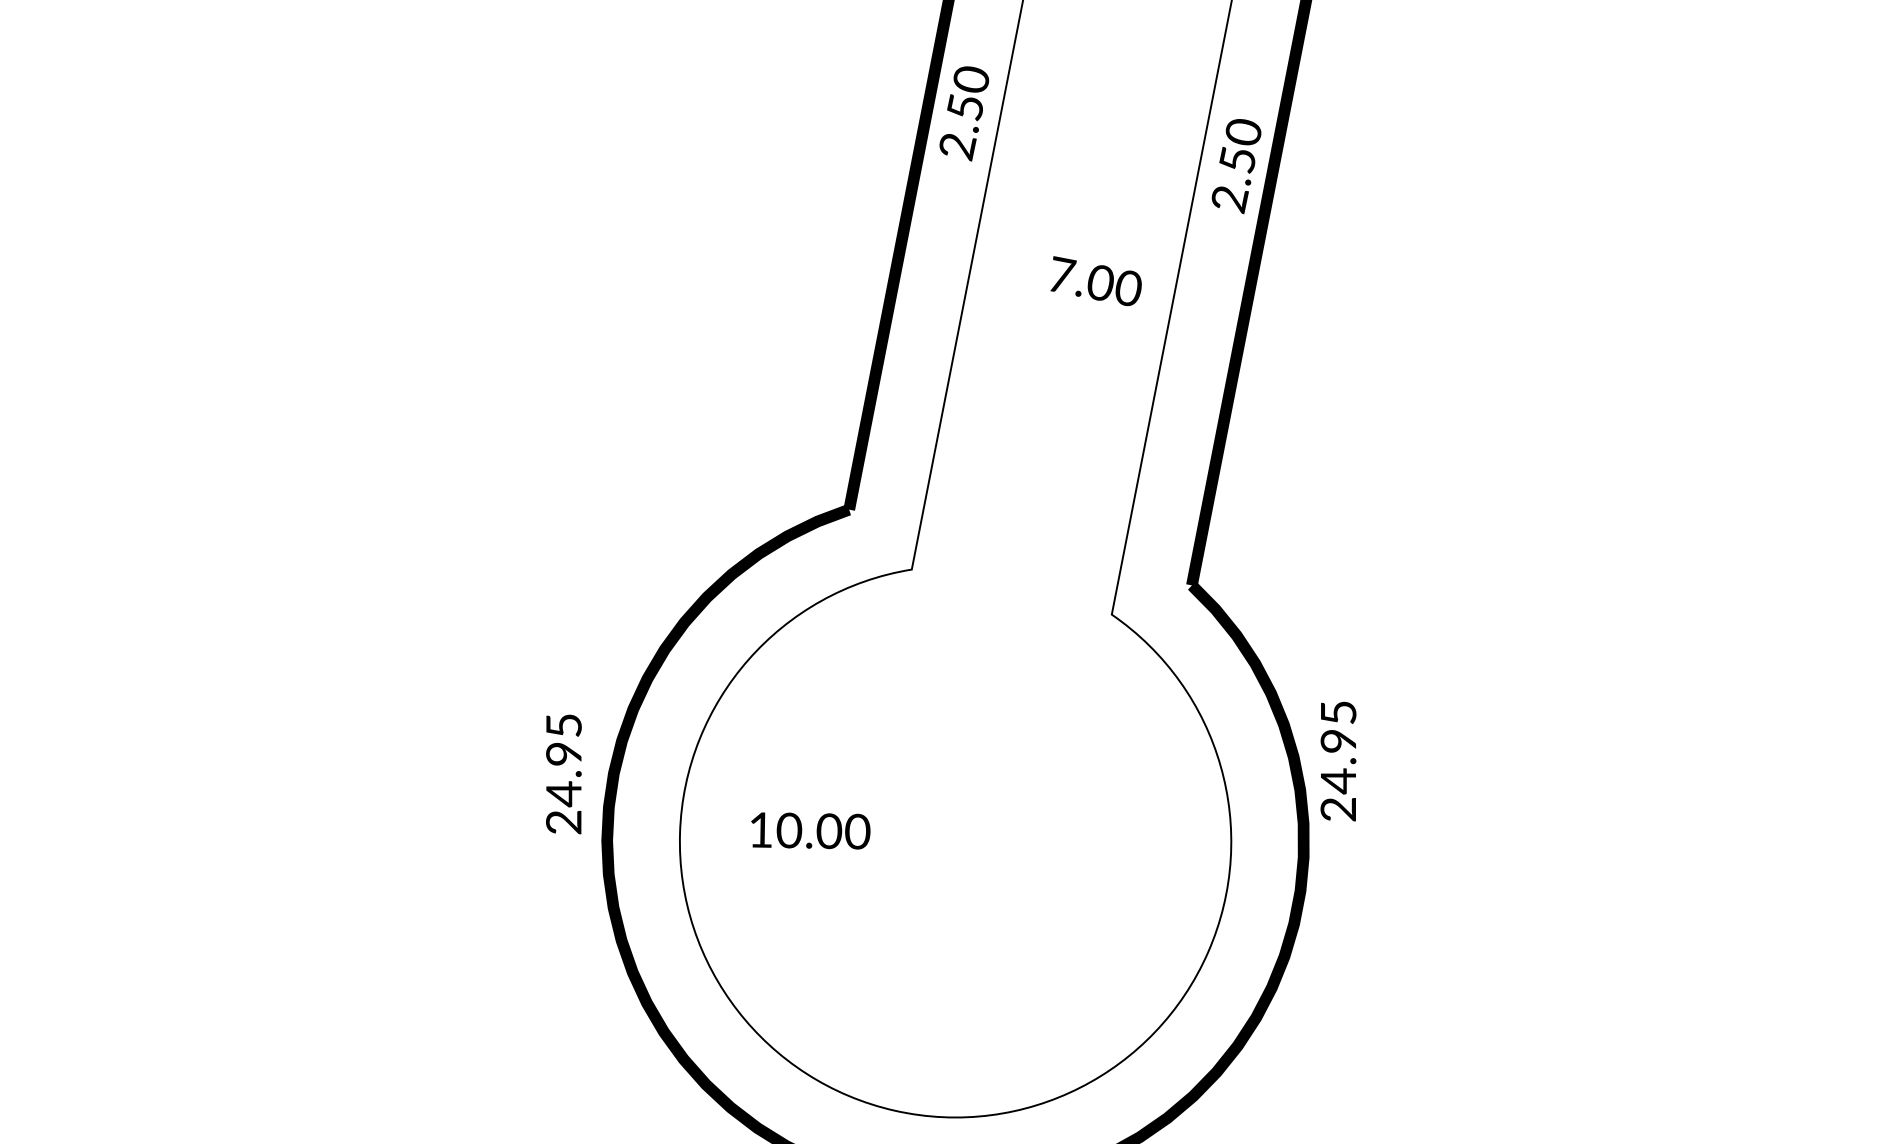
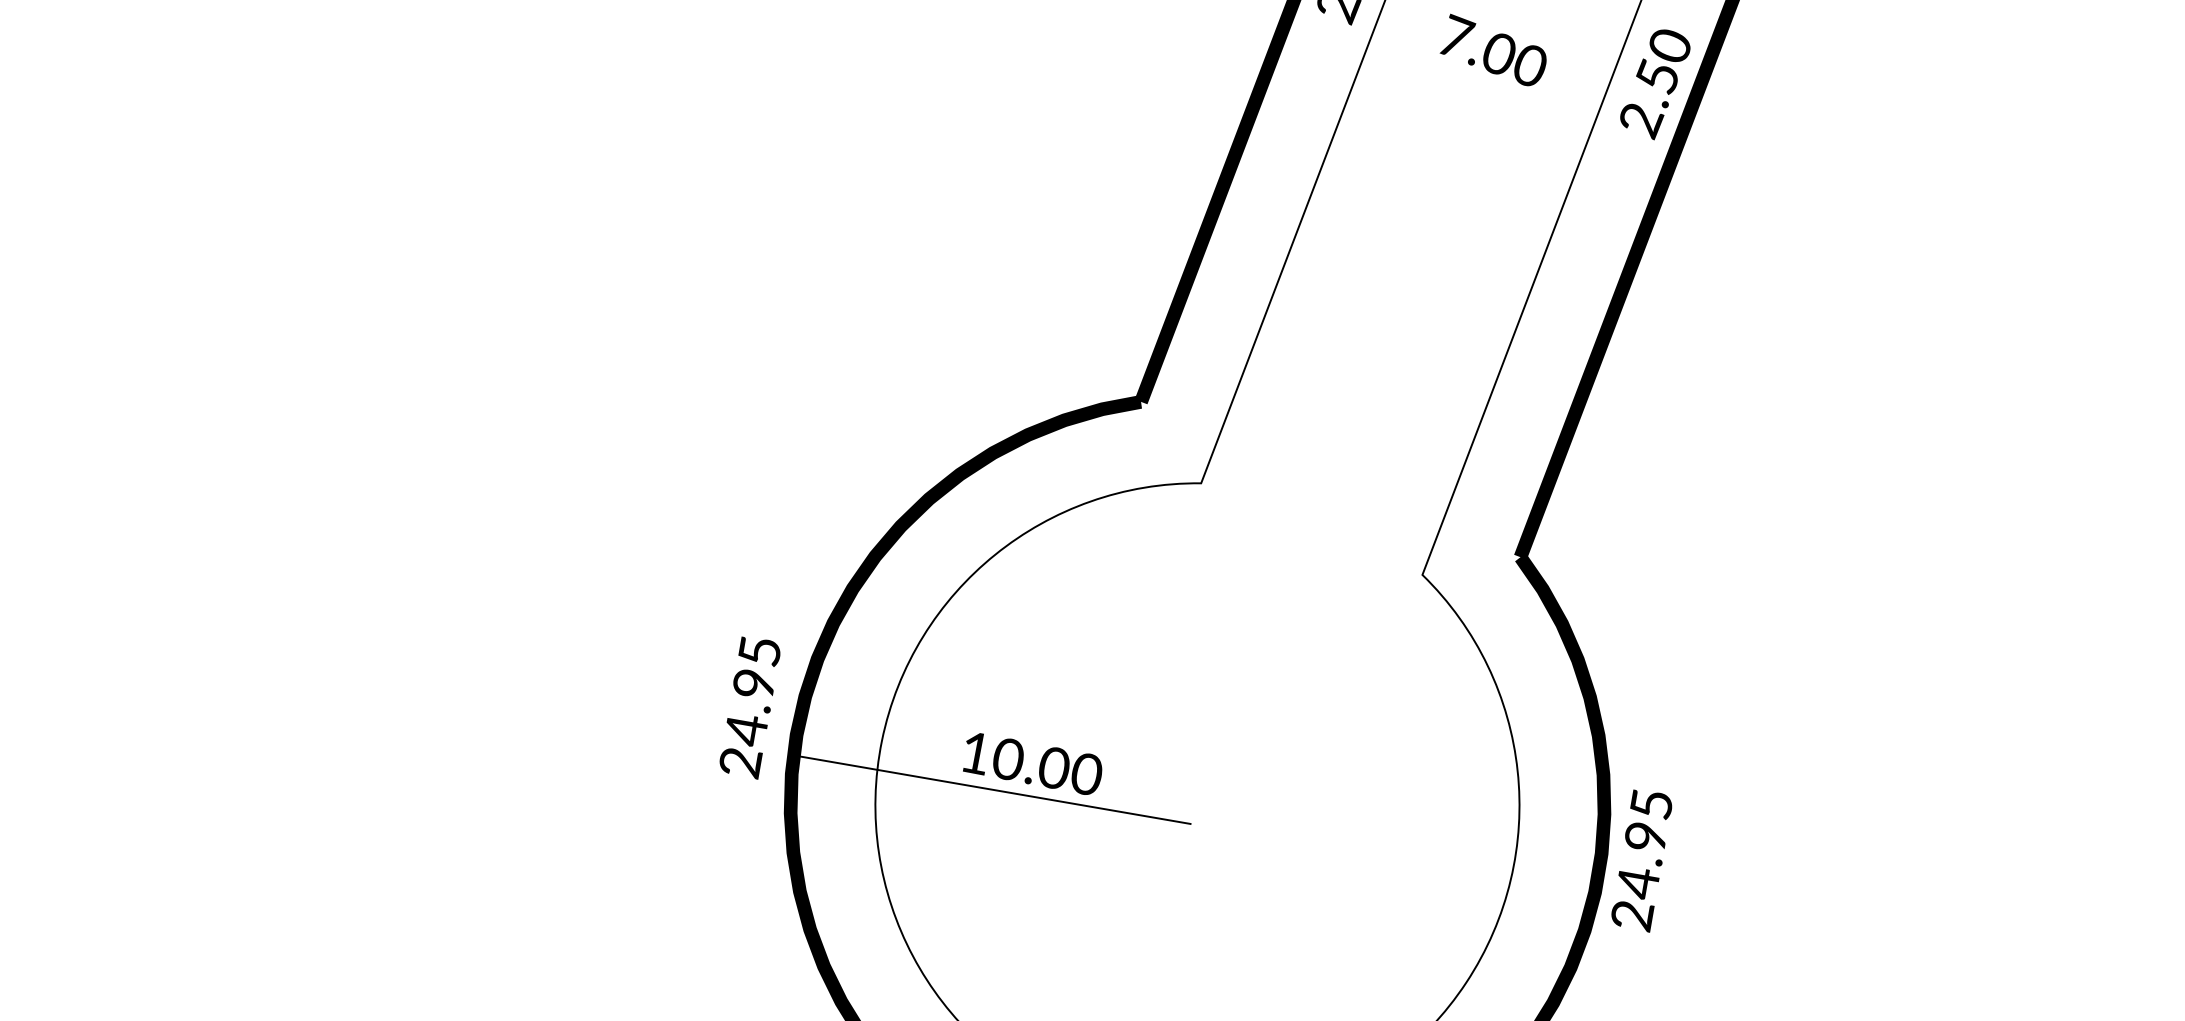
text: (1095, 281) -> (1493, 51), moved
text: (1338, 761) -> (1641, 860), moved
text: (563, 774) -> (749, 707), moved
line: (782, 858) -> (994, 790), added

